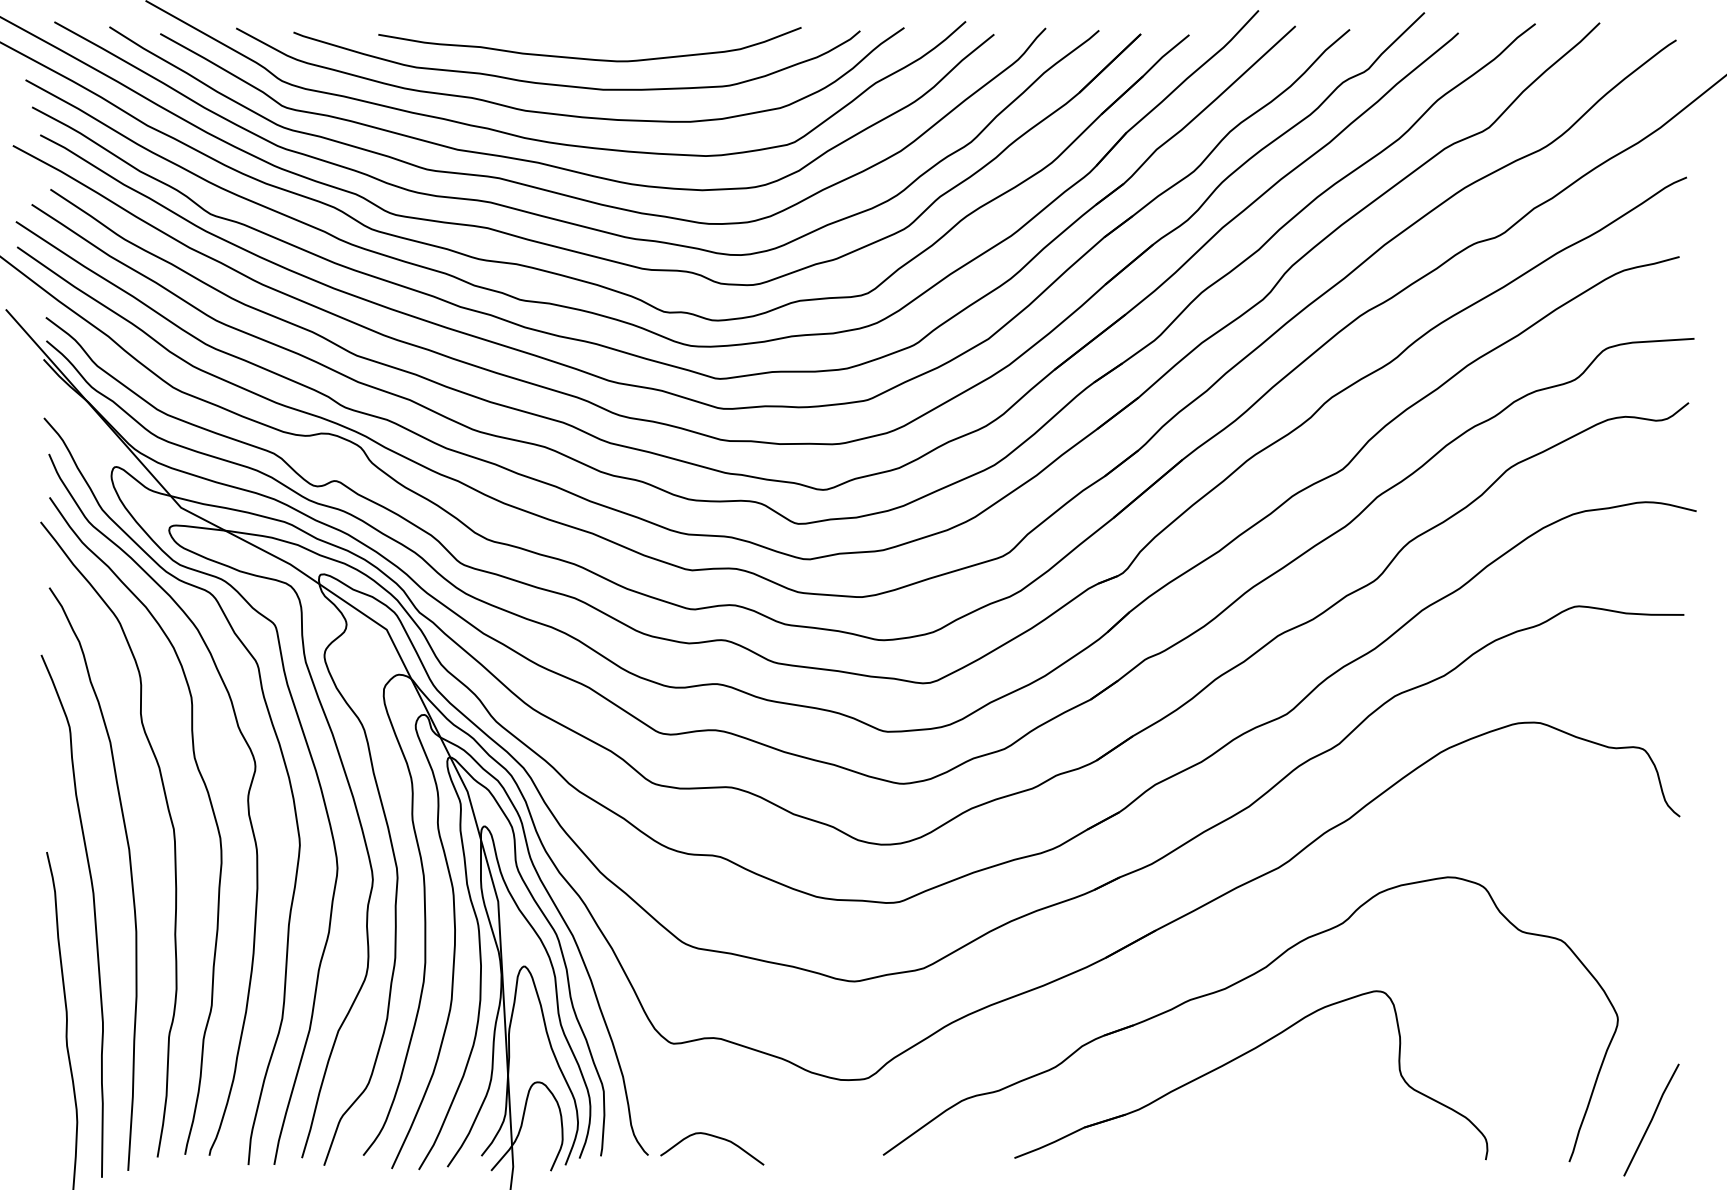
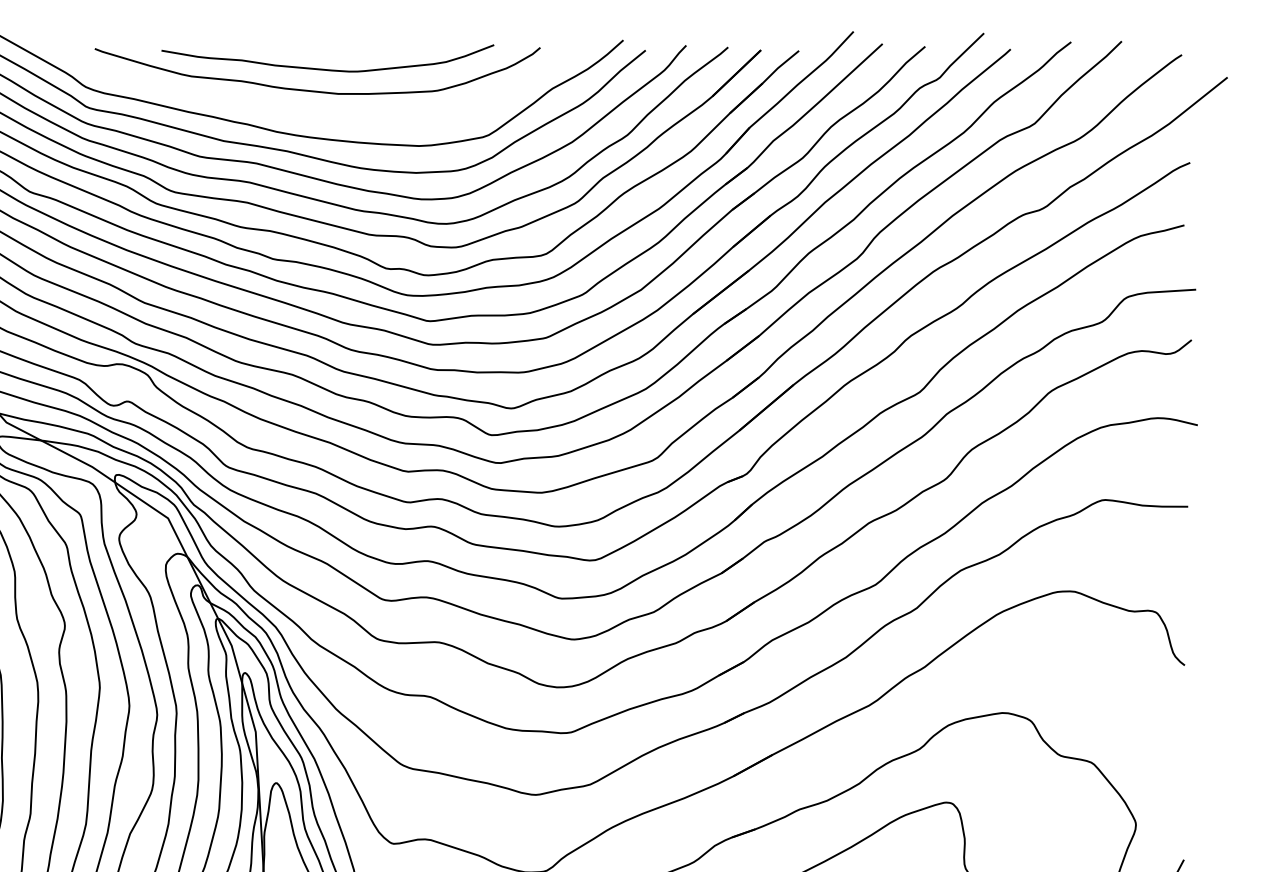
curve: (569, 114) -> (311, 113), removed

